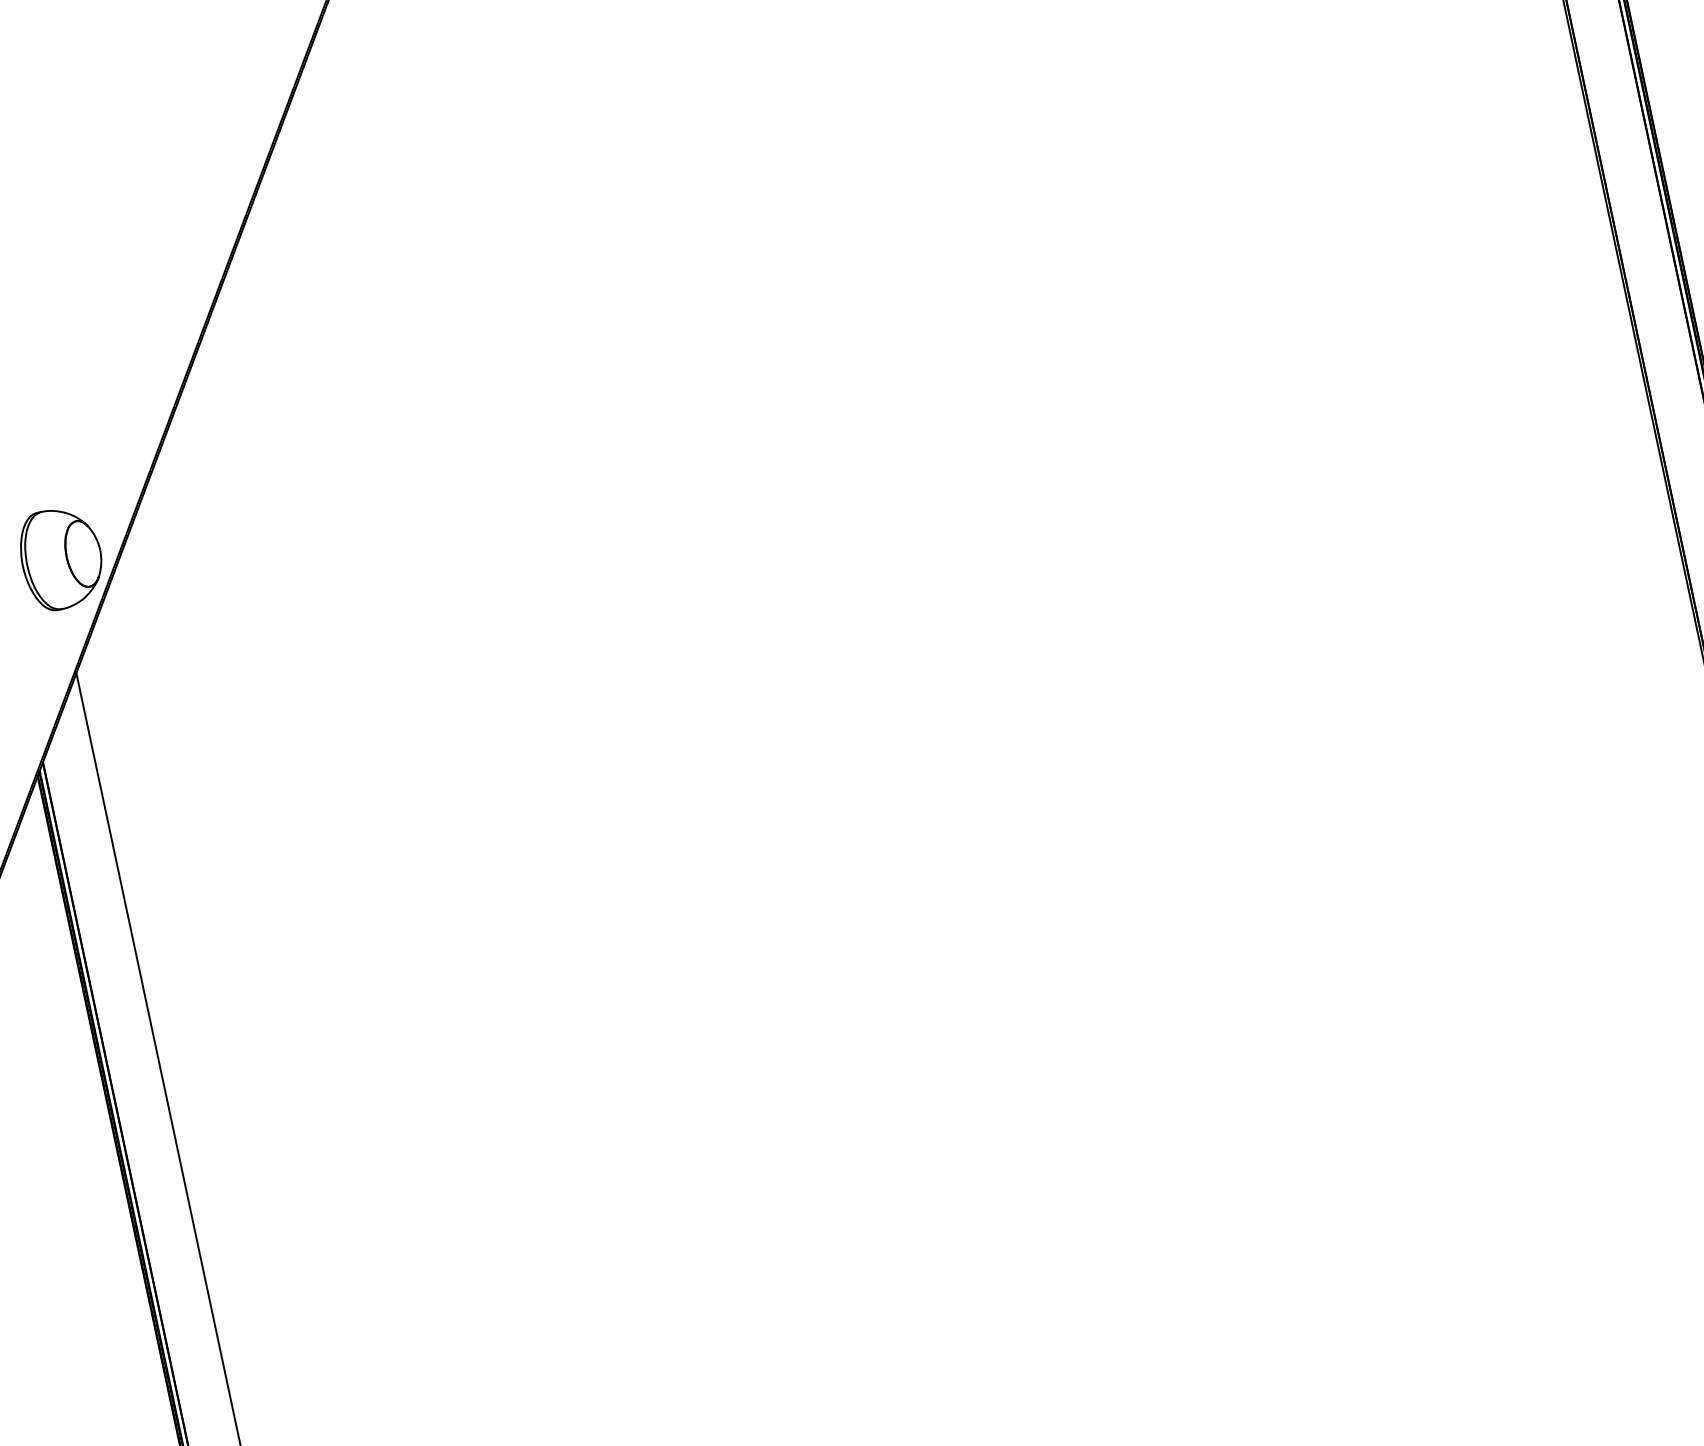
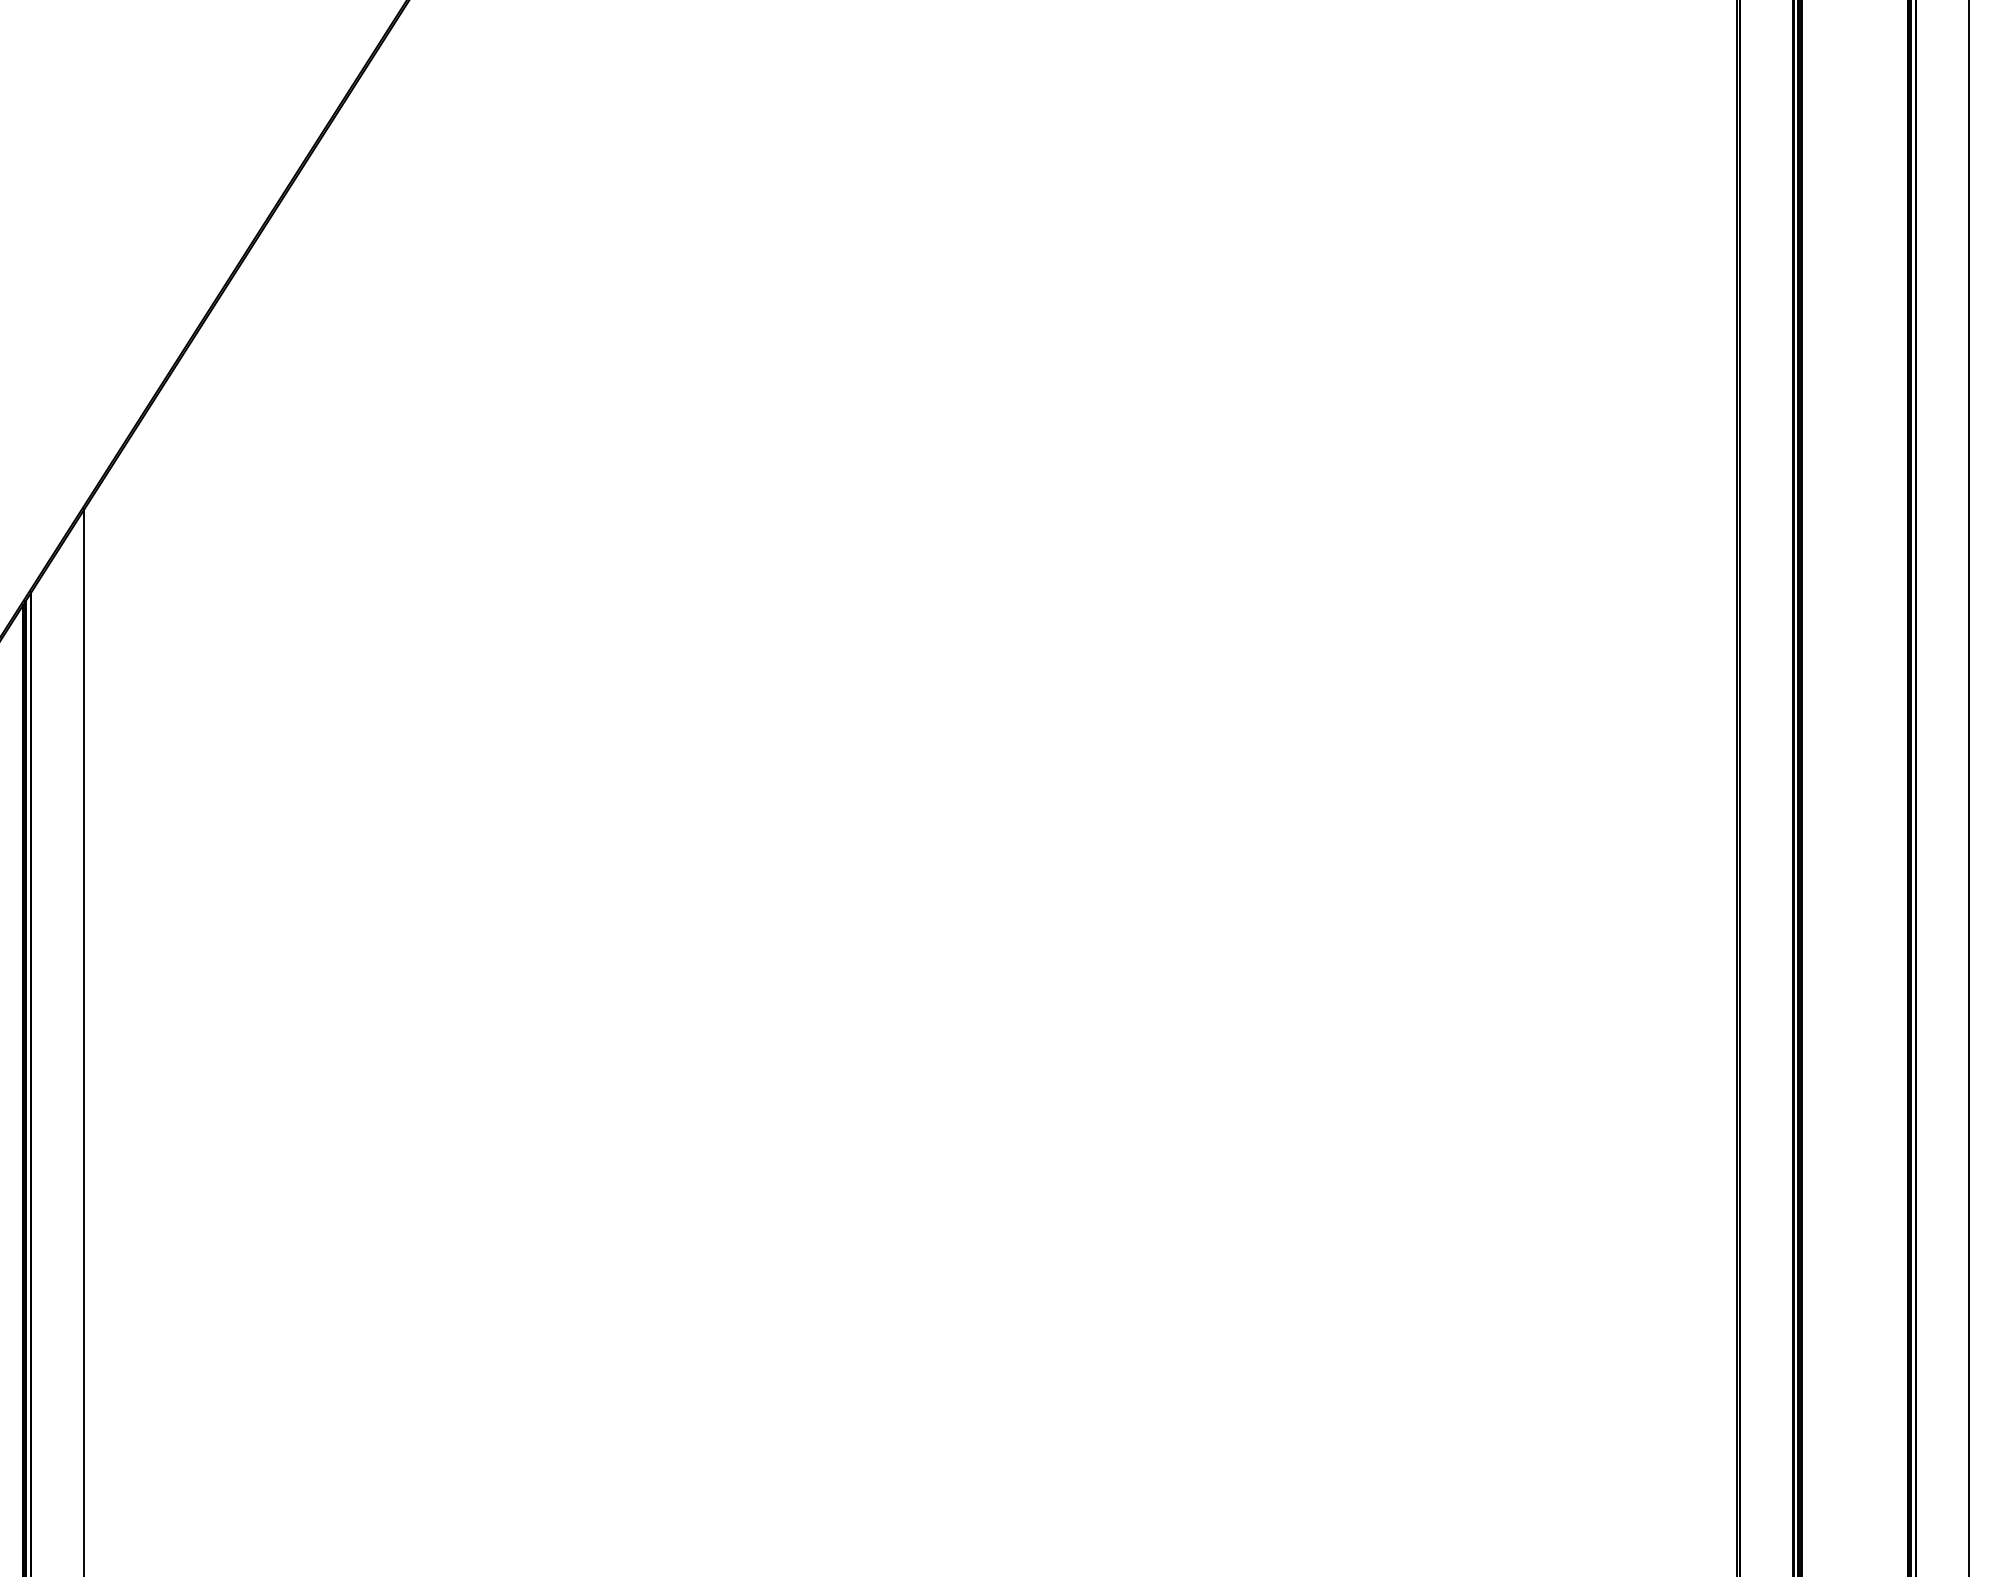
part: (61, 558) -> (93, 389), removed

